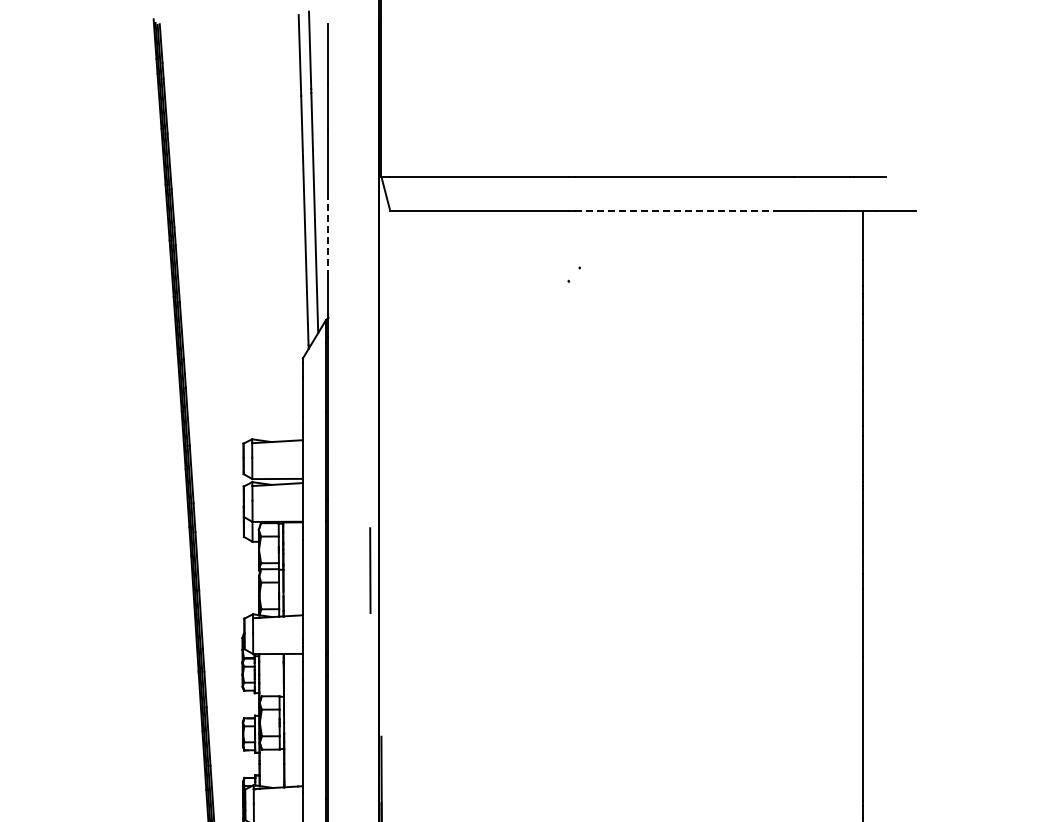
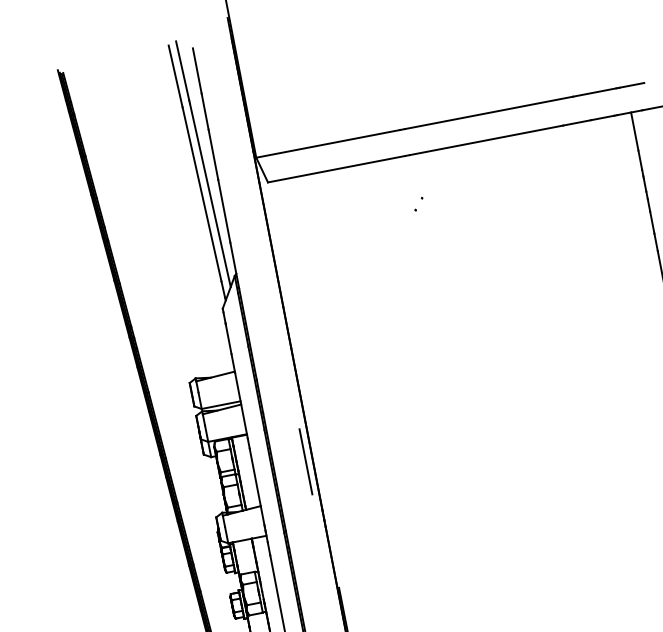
line: (674, 210) -> (486, 140), dashed -> solid
line: (328, 236) -> (224, 211), dashed -> solid

